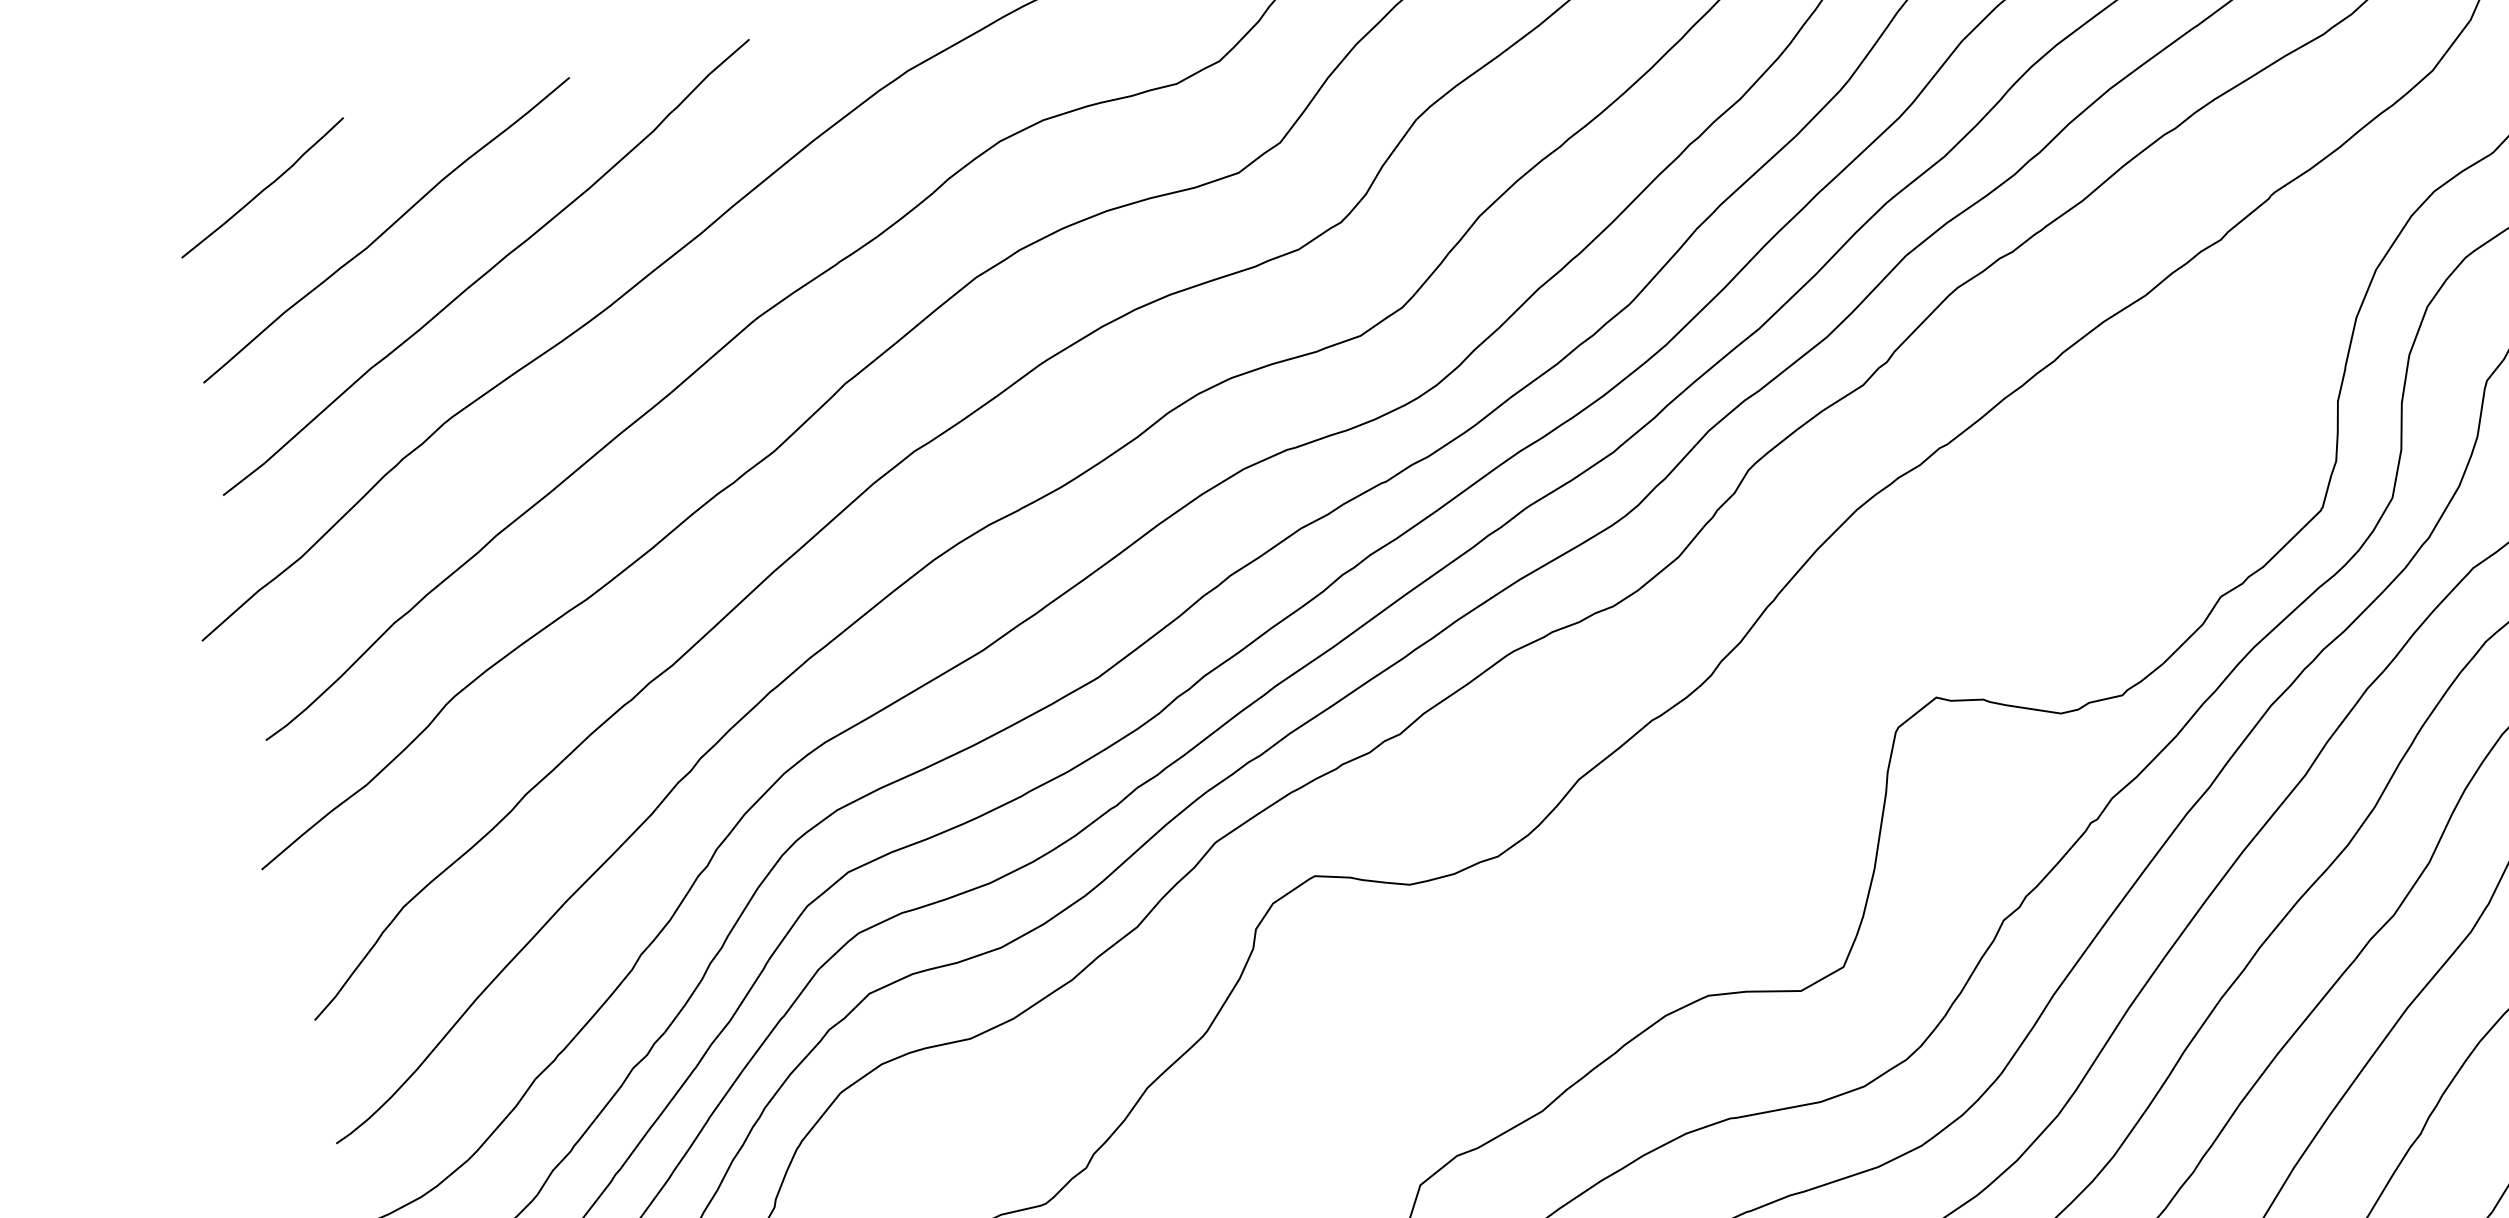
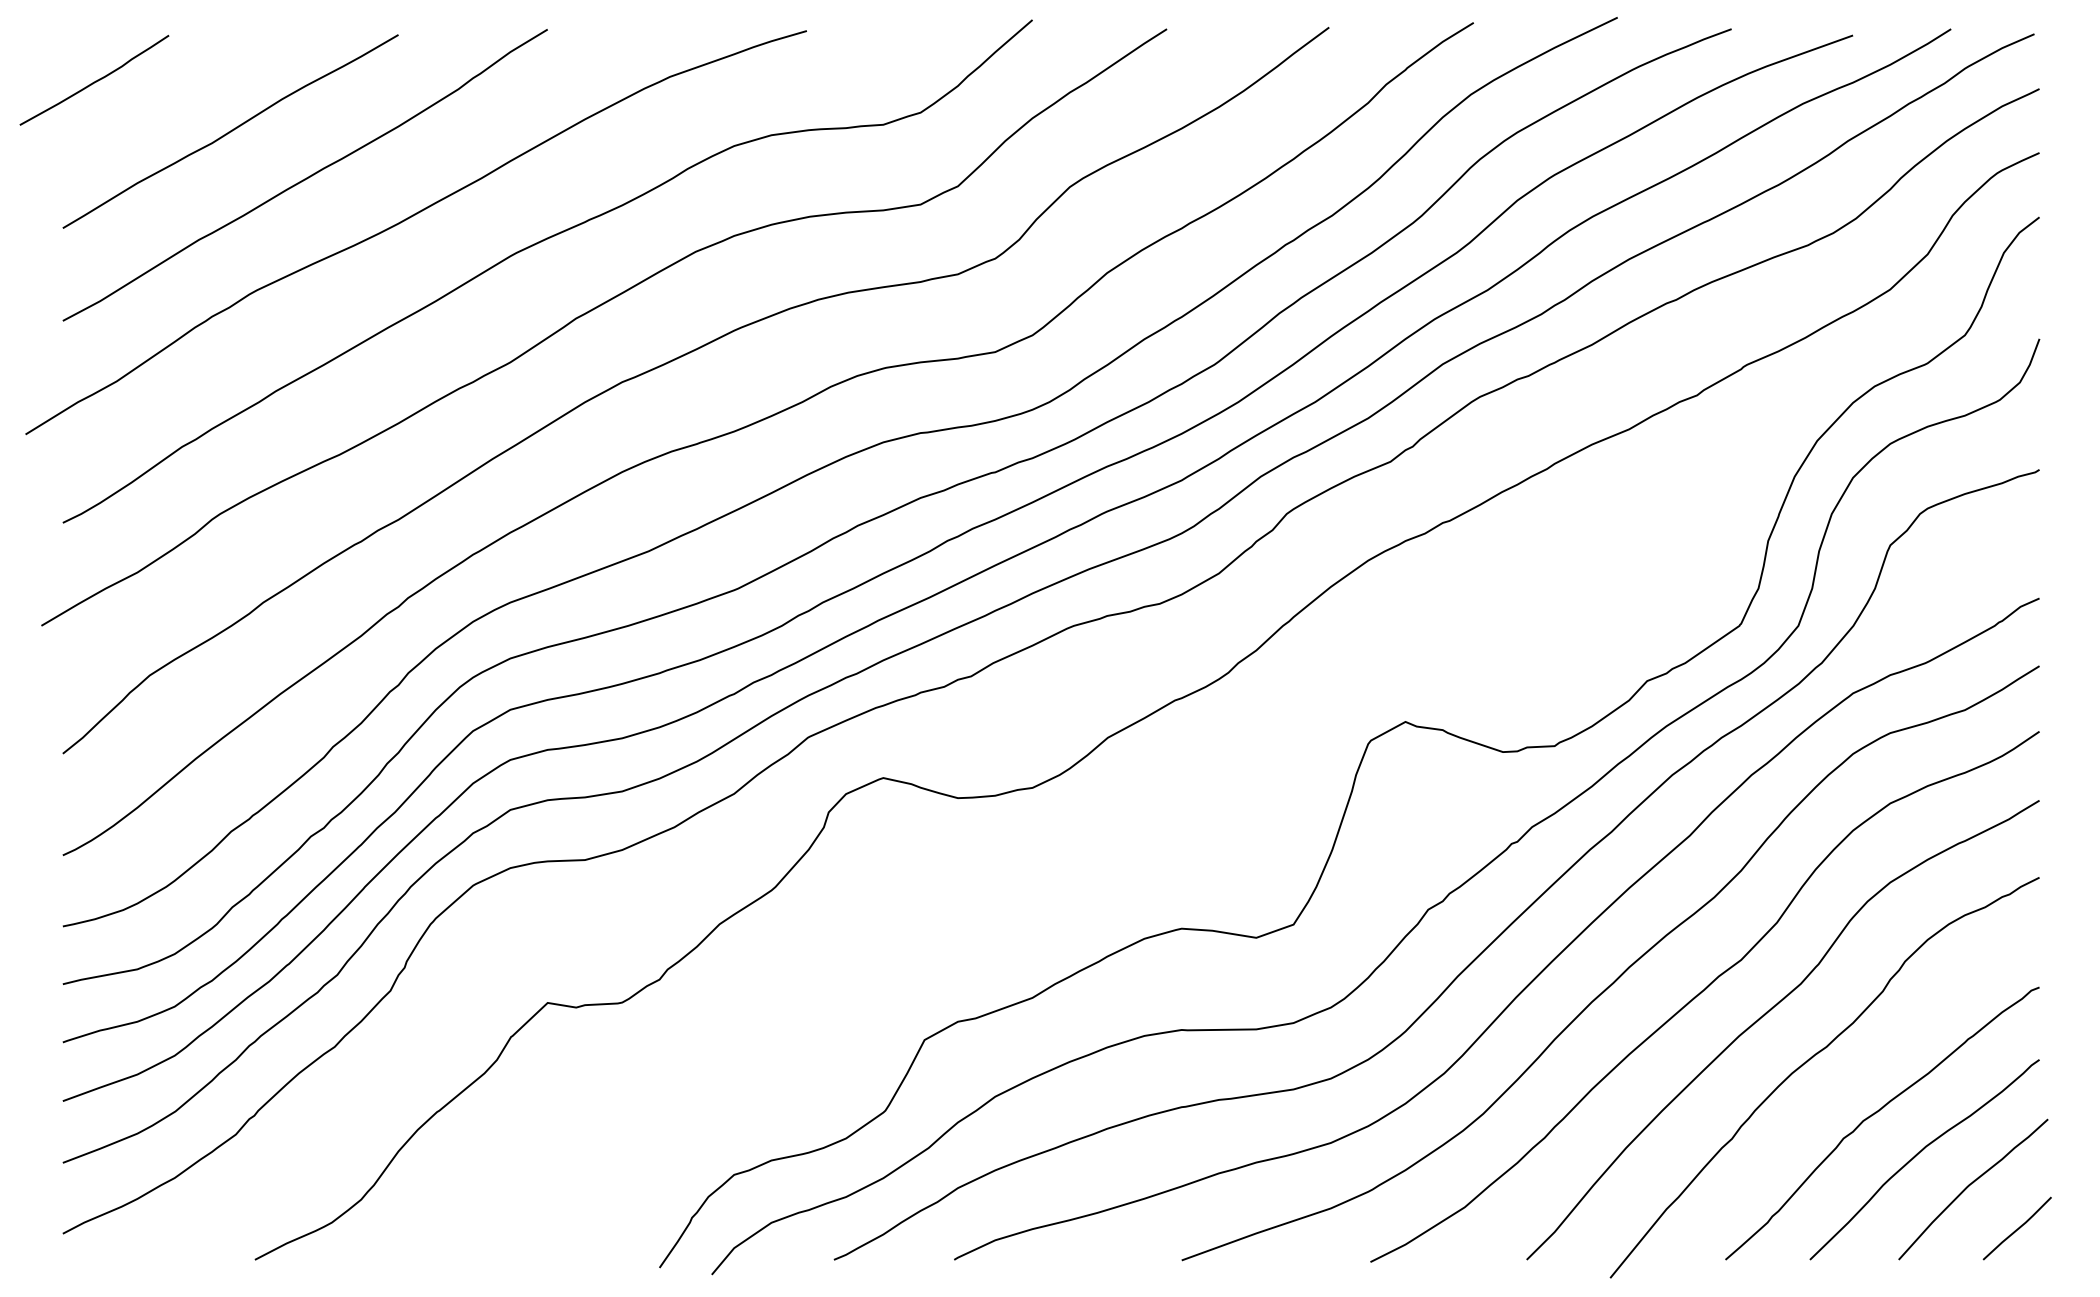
curve: (263, 187) -> (95, 80), moved

